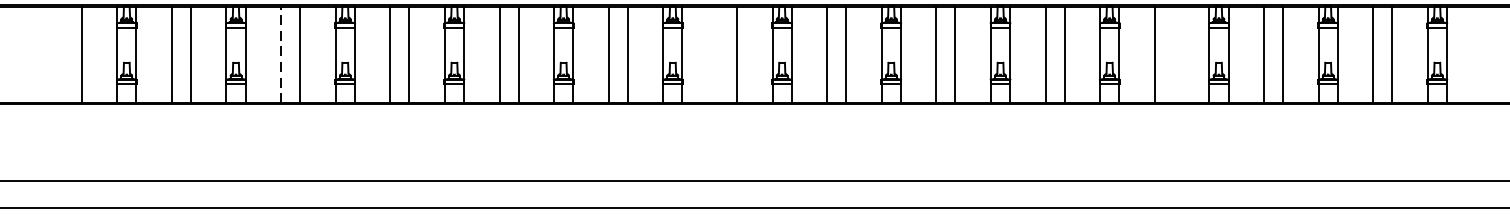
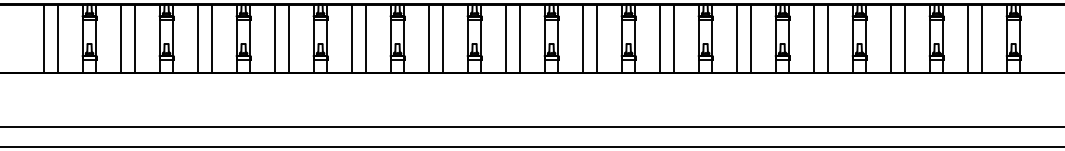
line: (62, 54) -> (44, 38), added
line: (281, 54) -> (198, 38), dashed -> solid
line: (718, 54) -> (506, 38), added
line: (1173, 54) -> (827, 38), added

